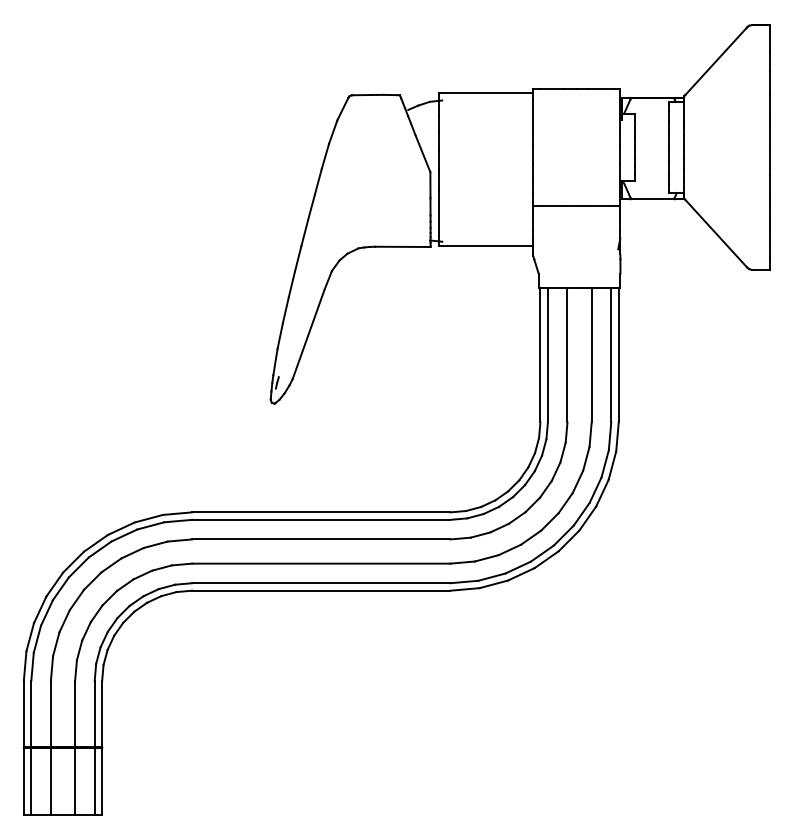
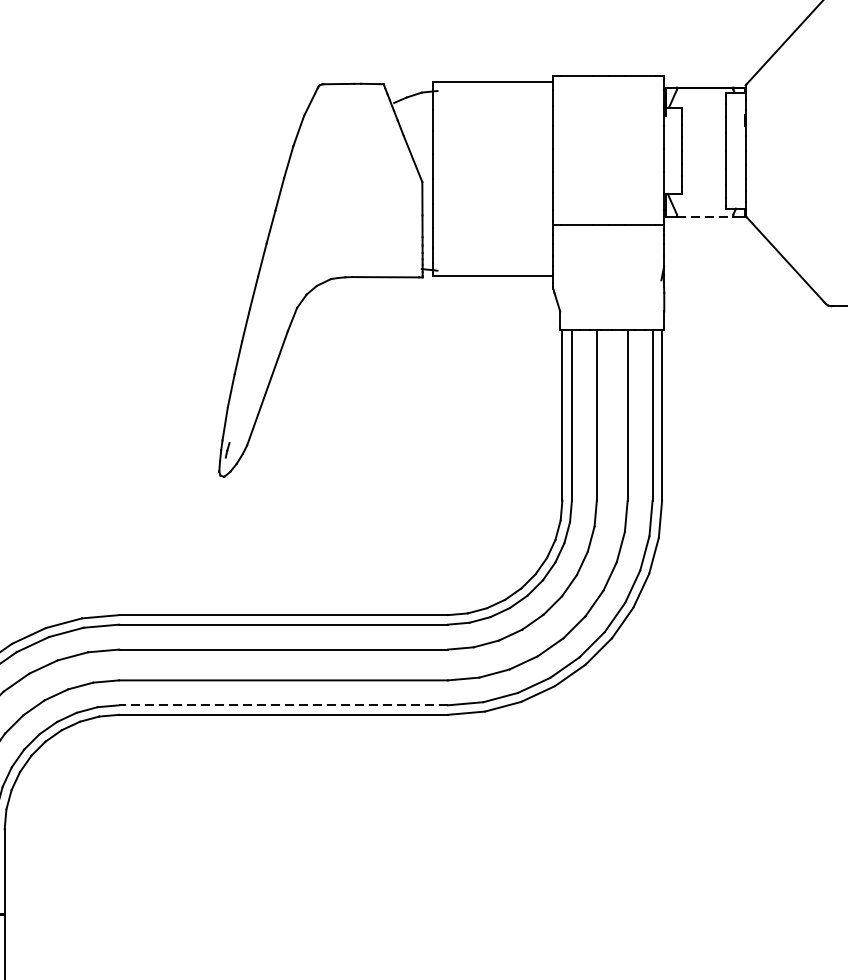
line: (653, 199) -> (706, 216), solid -> dashed
line: (320, 583) -> (282, 705), solid -> dashed

